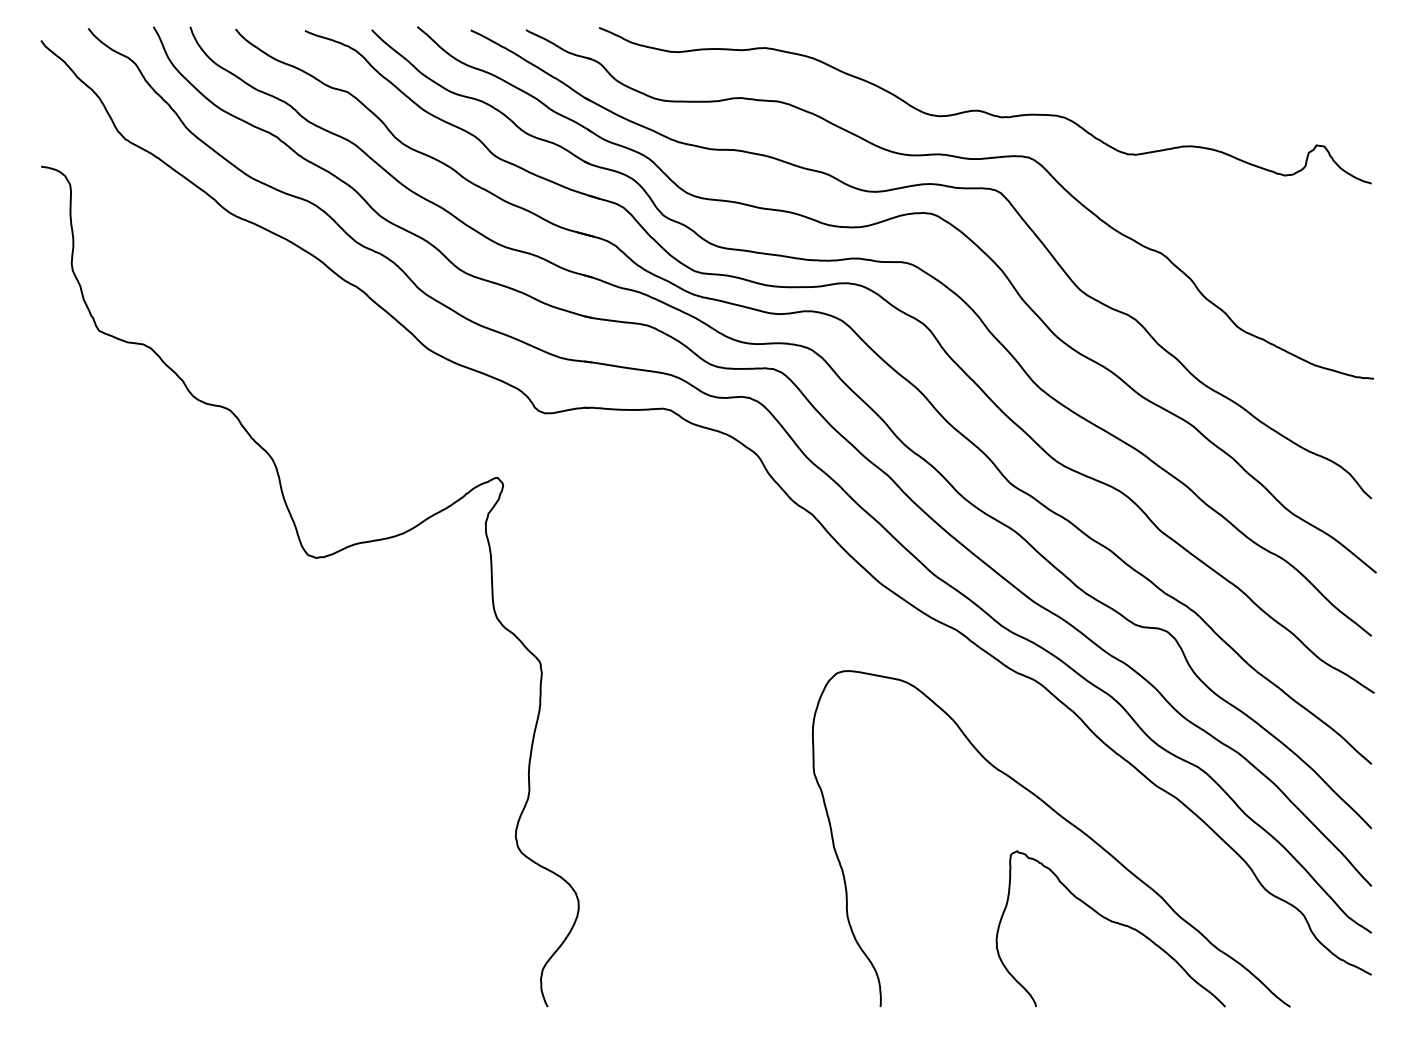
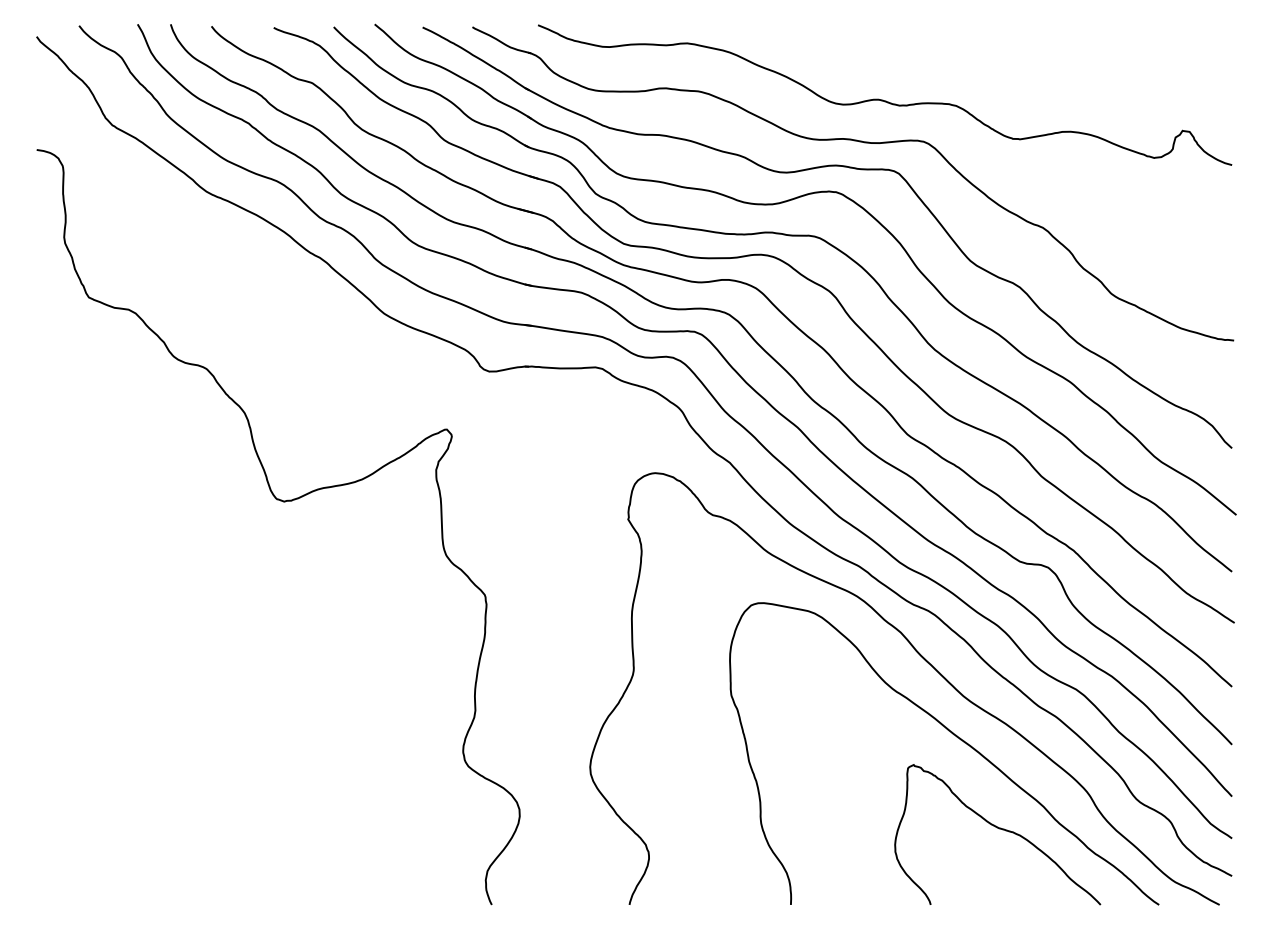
curve: (1033, 738) -> (928, 663), added

